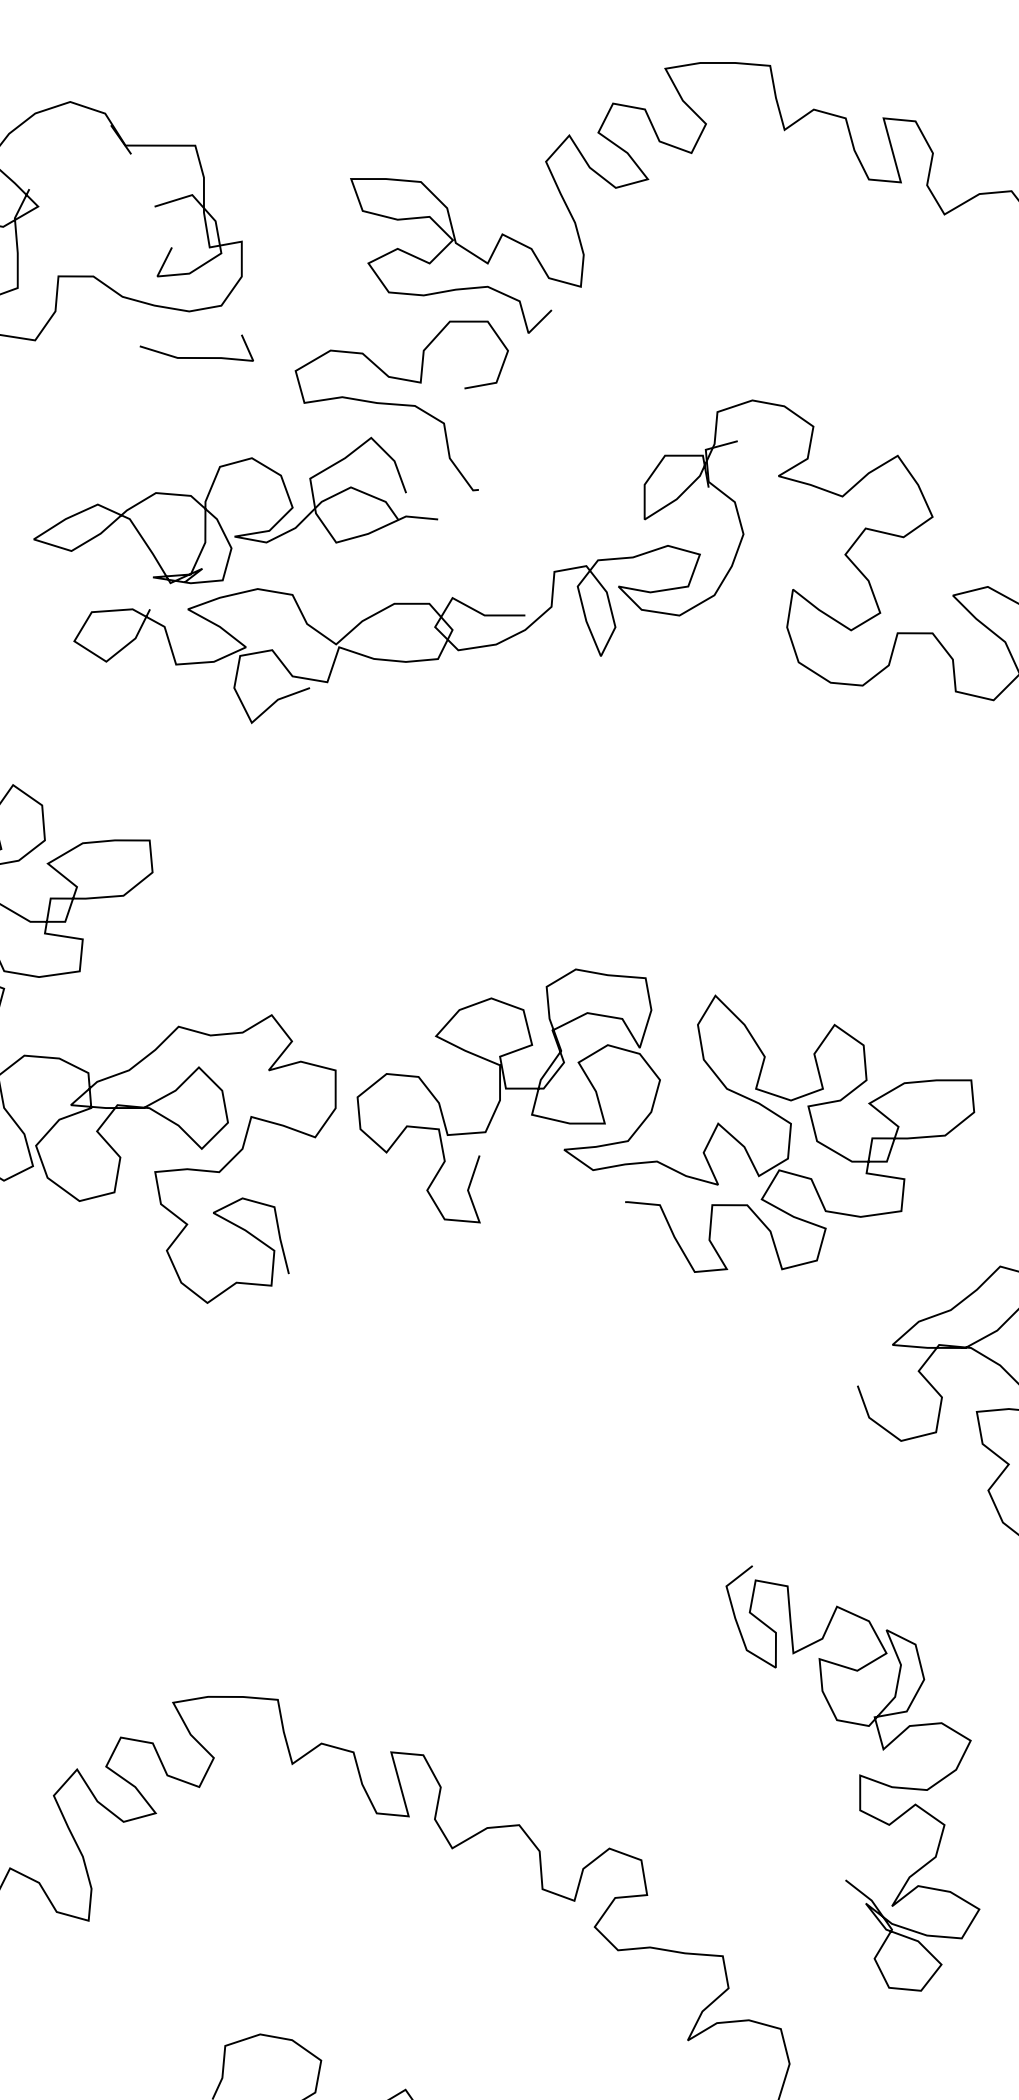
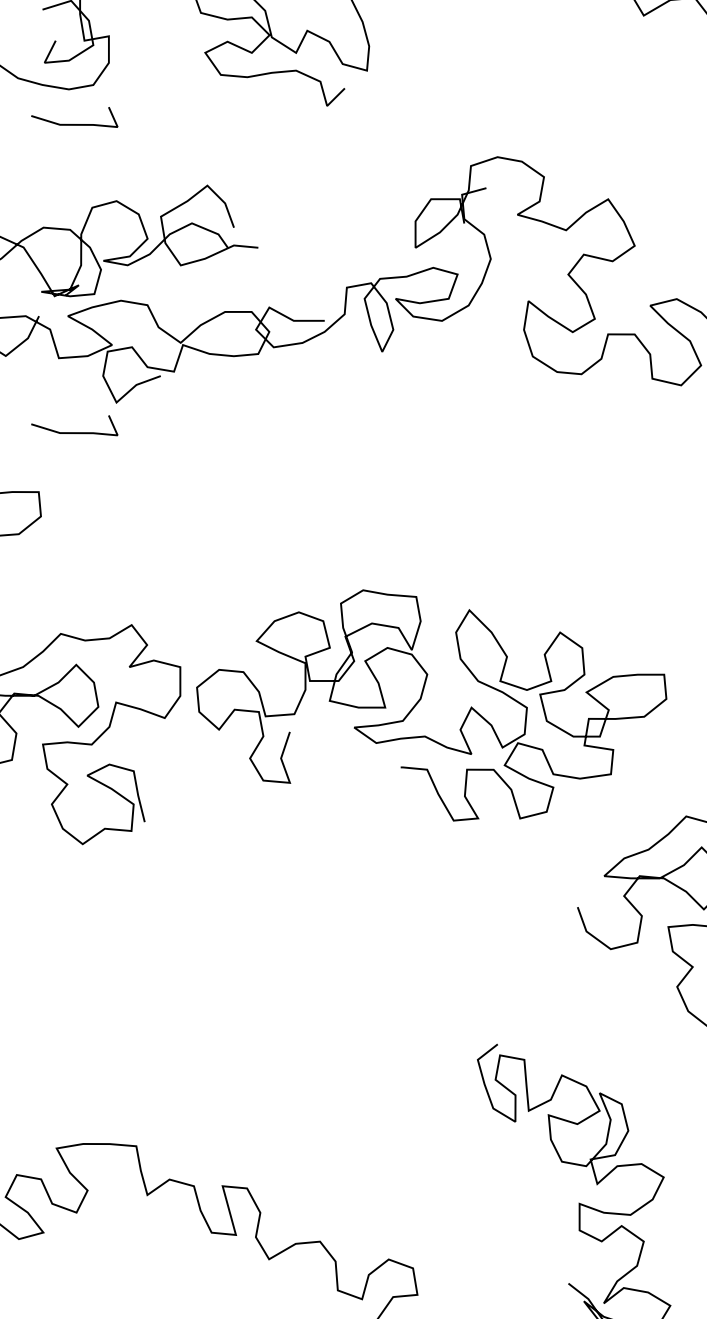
part: (401, 405) -> (230, 161), removed
part: (196, 762) -> (74, 432), added

